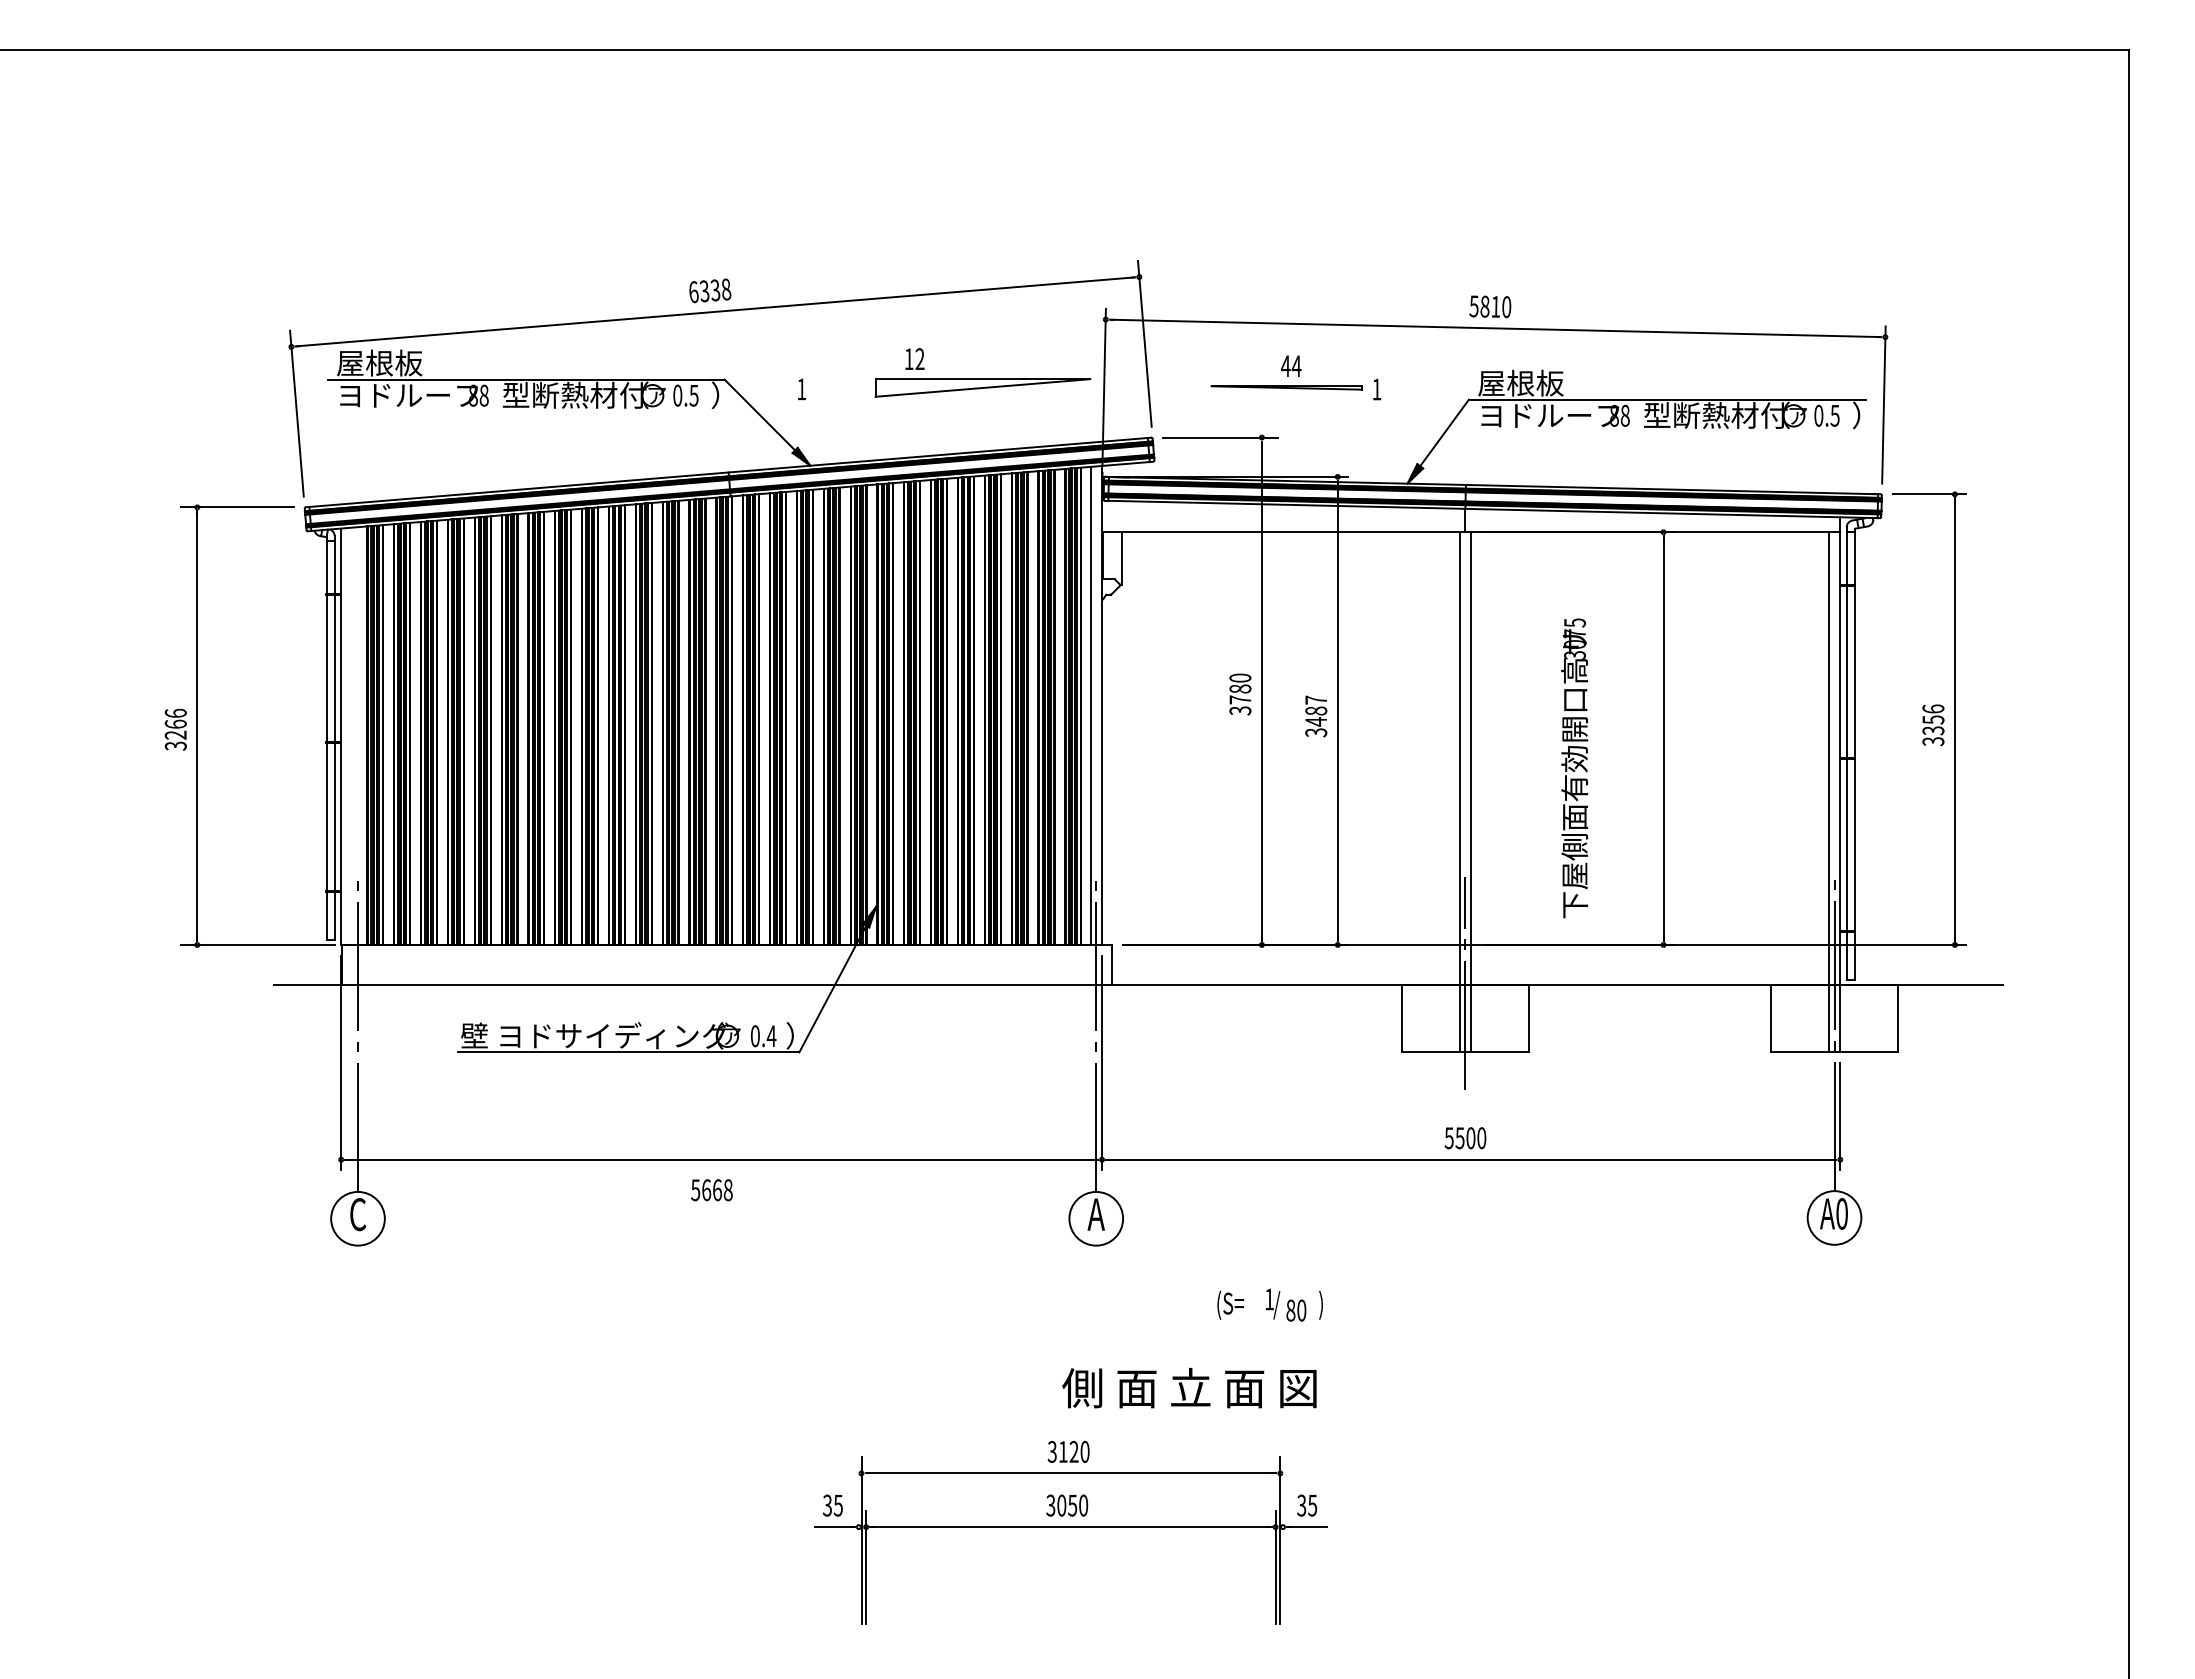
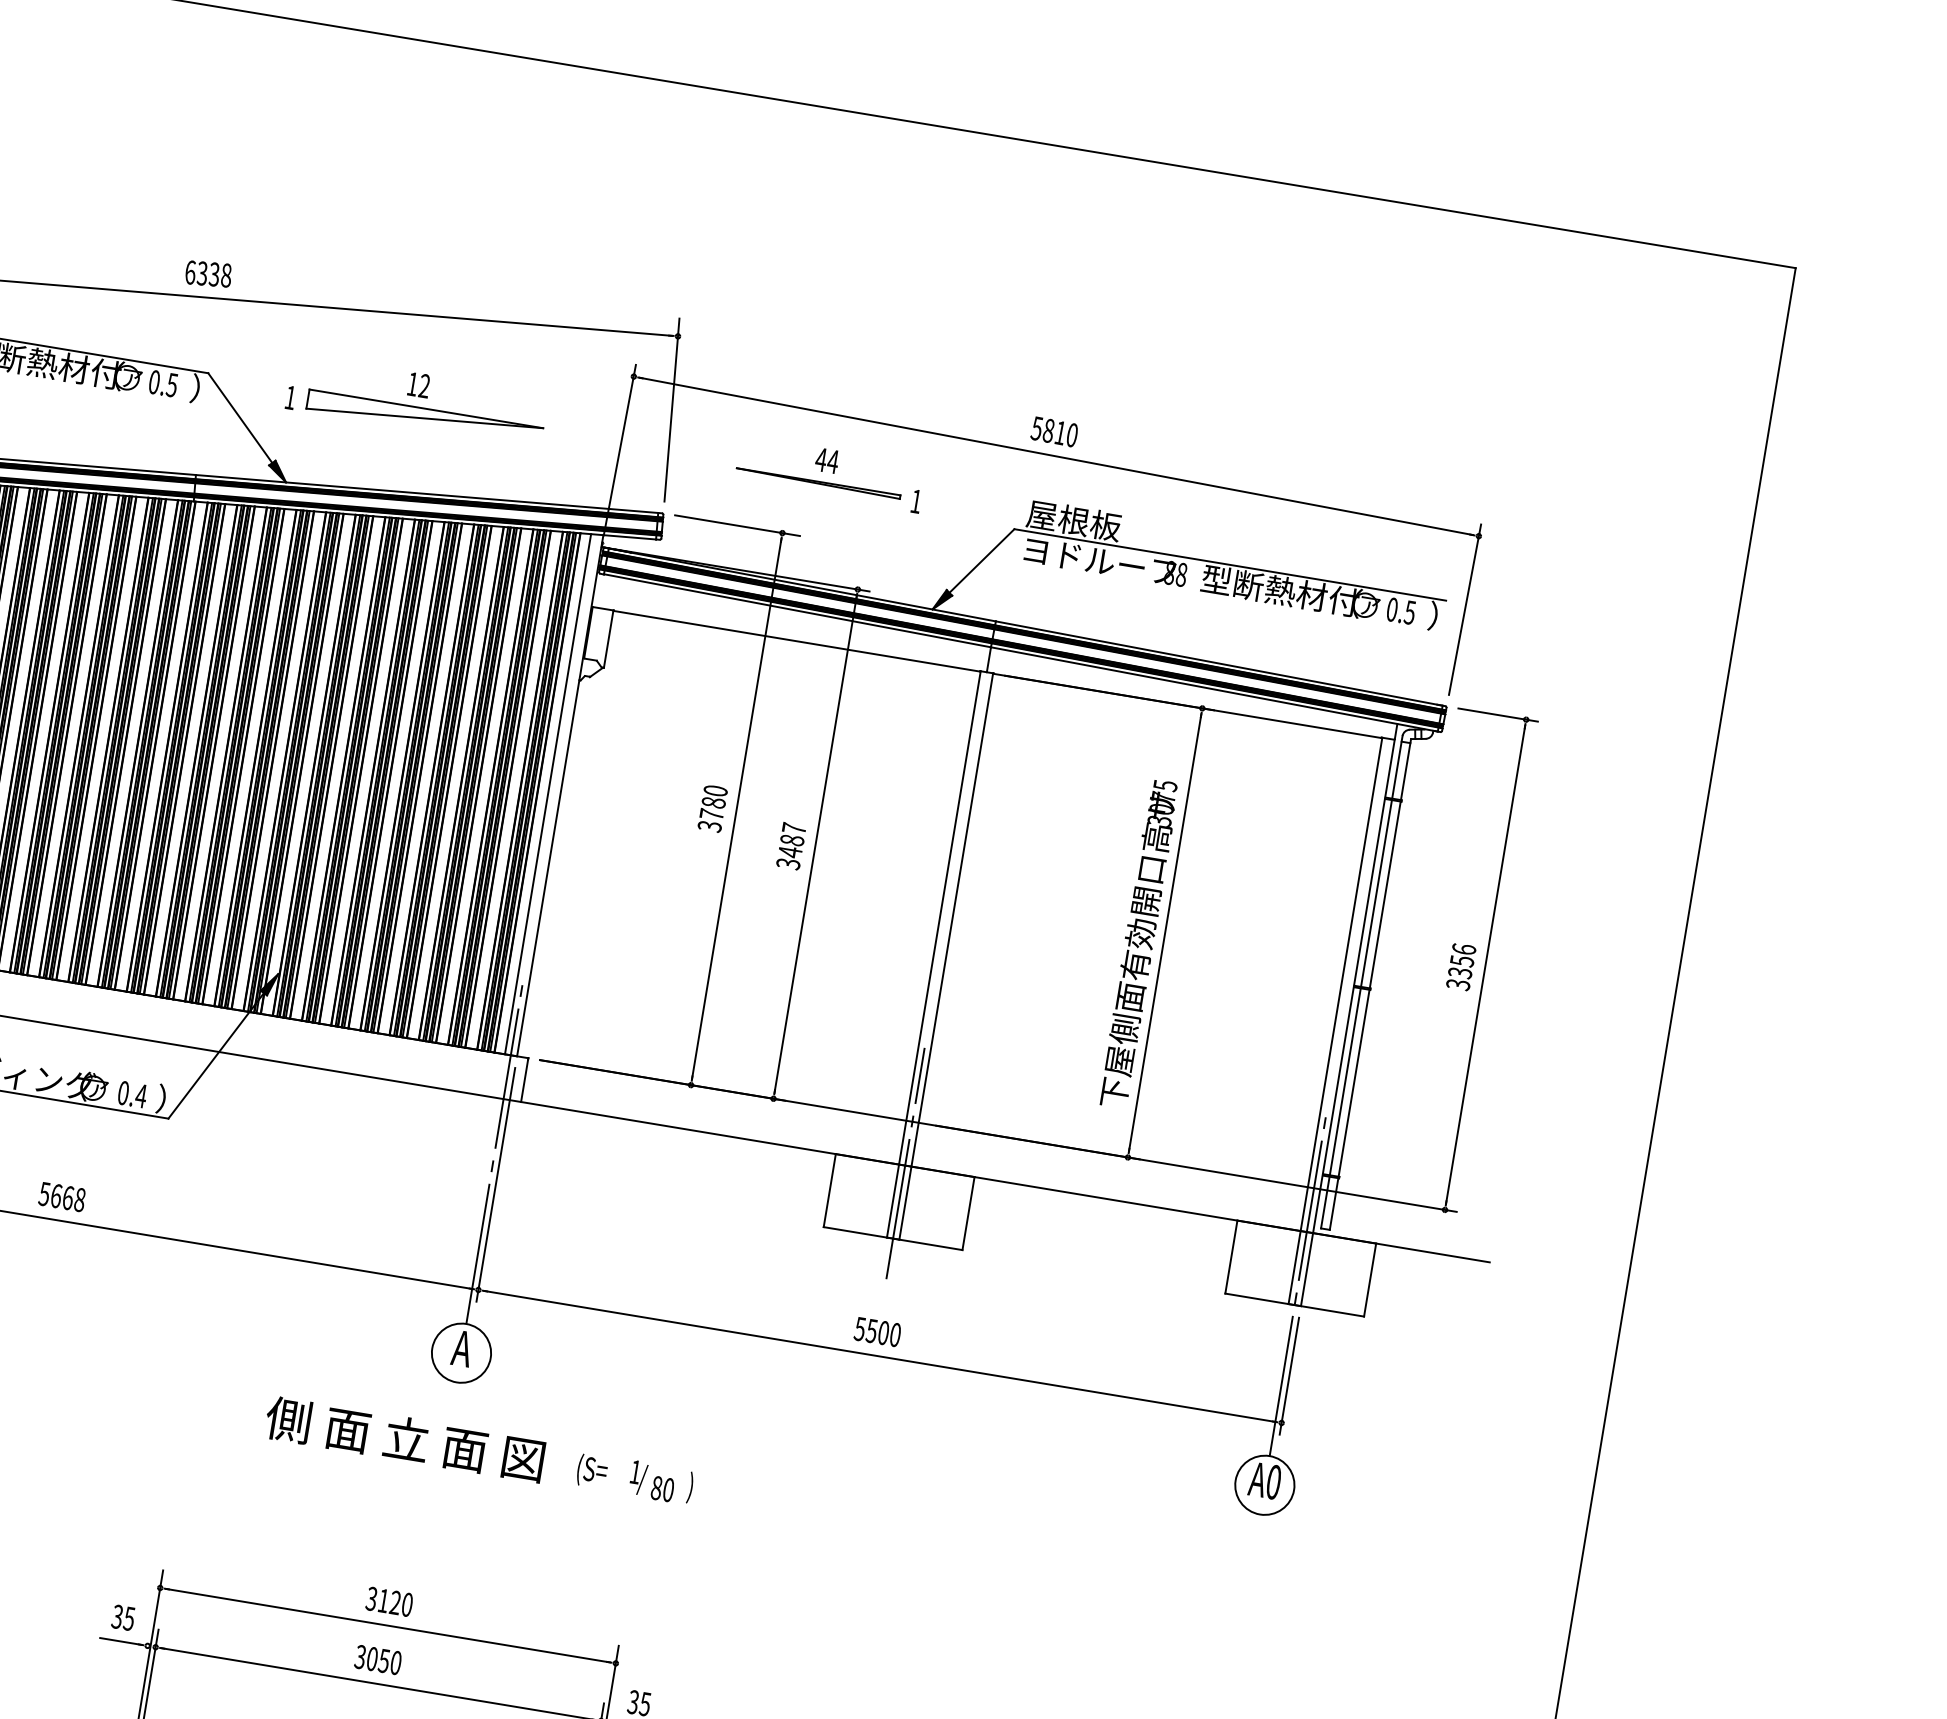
part: (982, 387) -> (424, 417), moved
text: (1574, 768) -> (1138, 944), moved
text: (711, 1190) -> (61, 1197), moved
text: (1189, 1388) -> (404, 1439), moved

